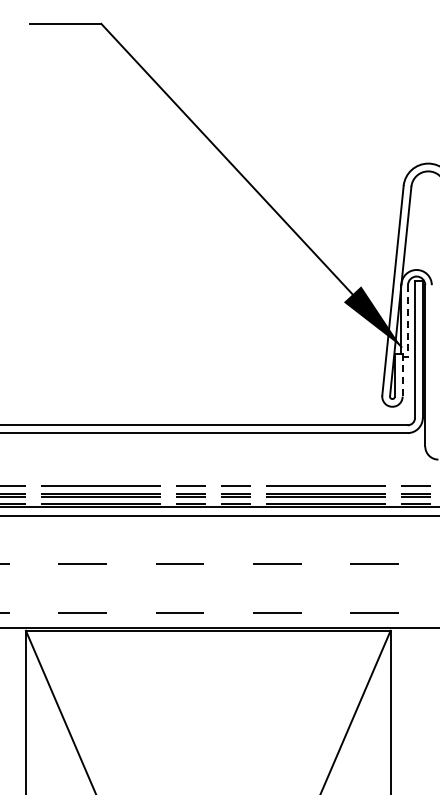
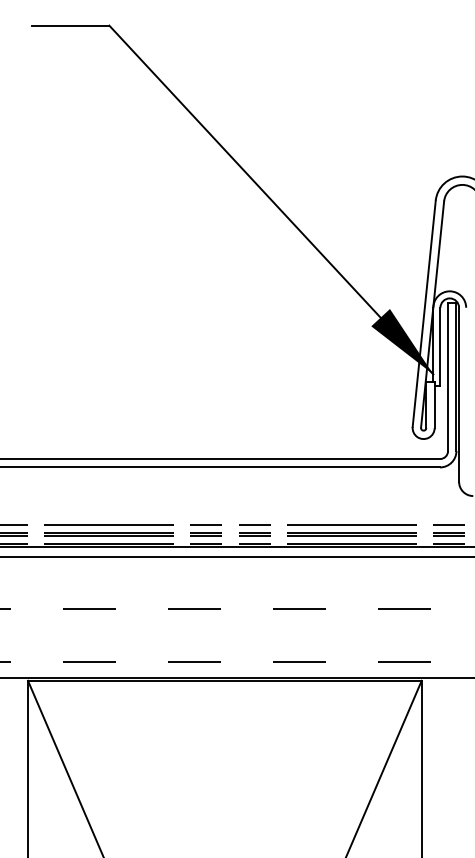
line: (408, 321) -> (440, 346), dashed -> solid
line: (402, 375) -> (434, 405), dashed -> solid

